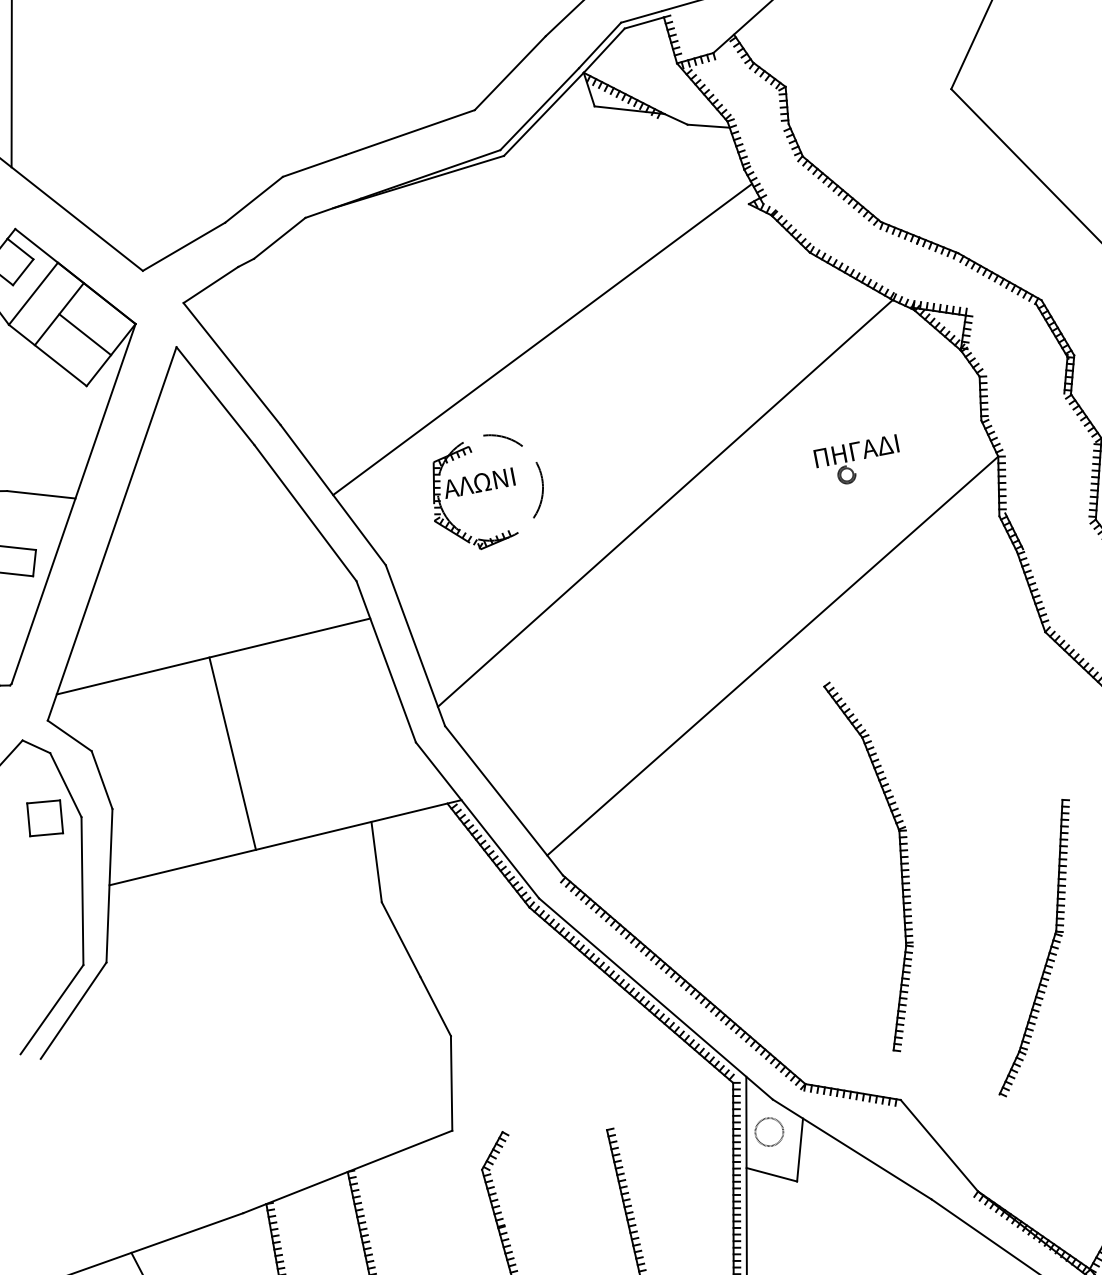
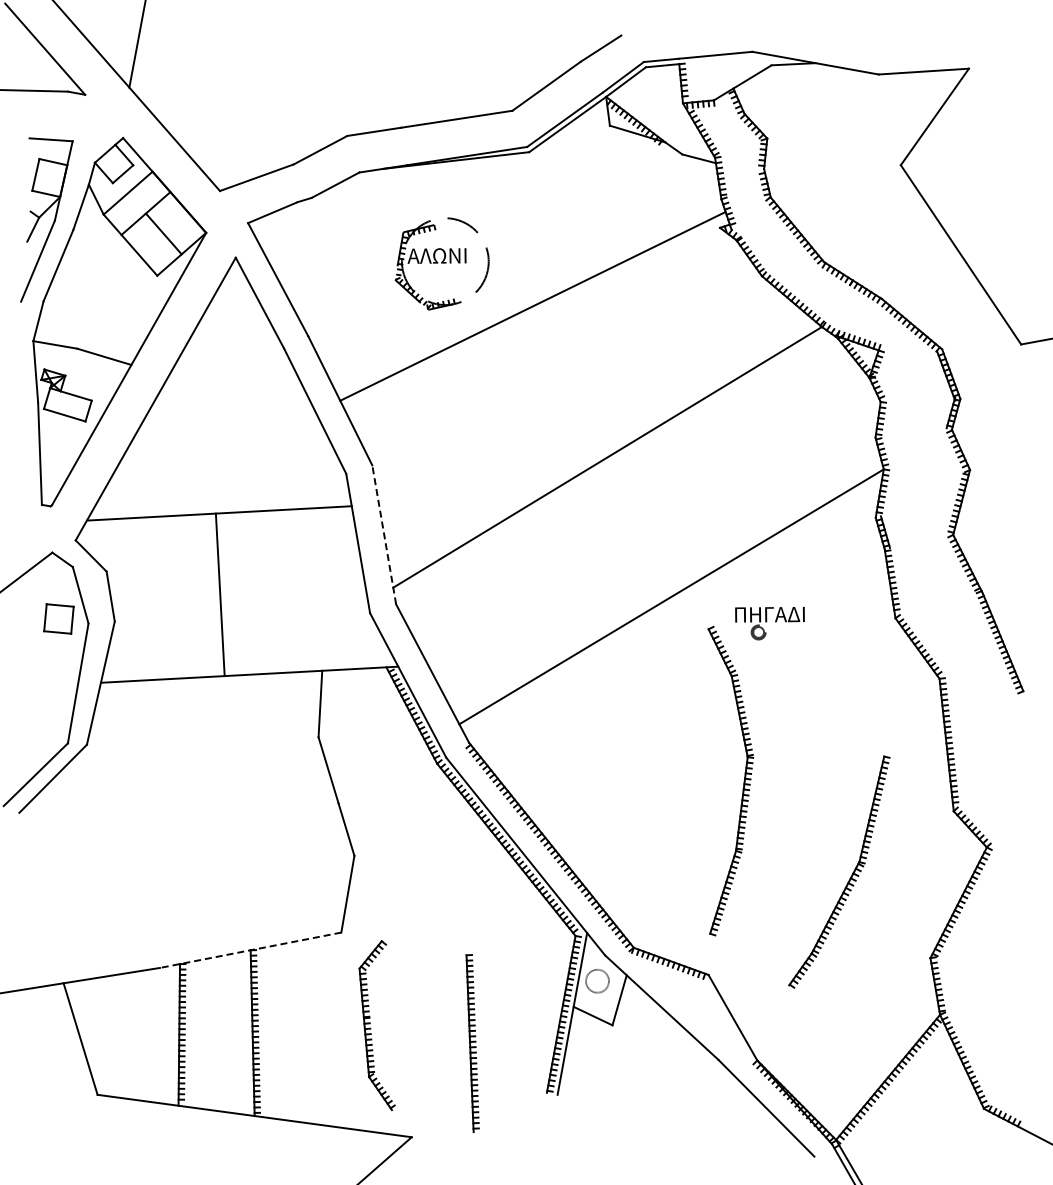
part: (857, 461) -> (769, 623), moved
part: (486, 491) -> (441, 263), moved
line: (415, 645) -> (384, 534), solid -> dashed
line: (347, 1172) -> (250, 950), solid -> dashed

